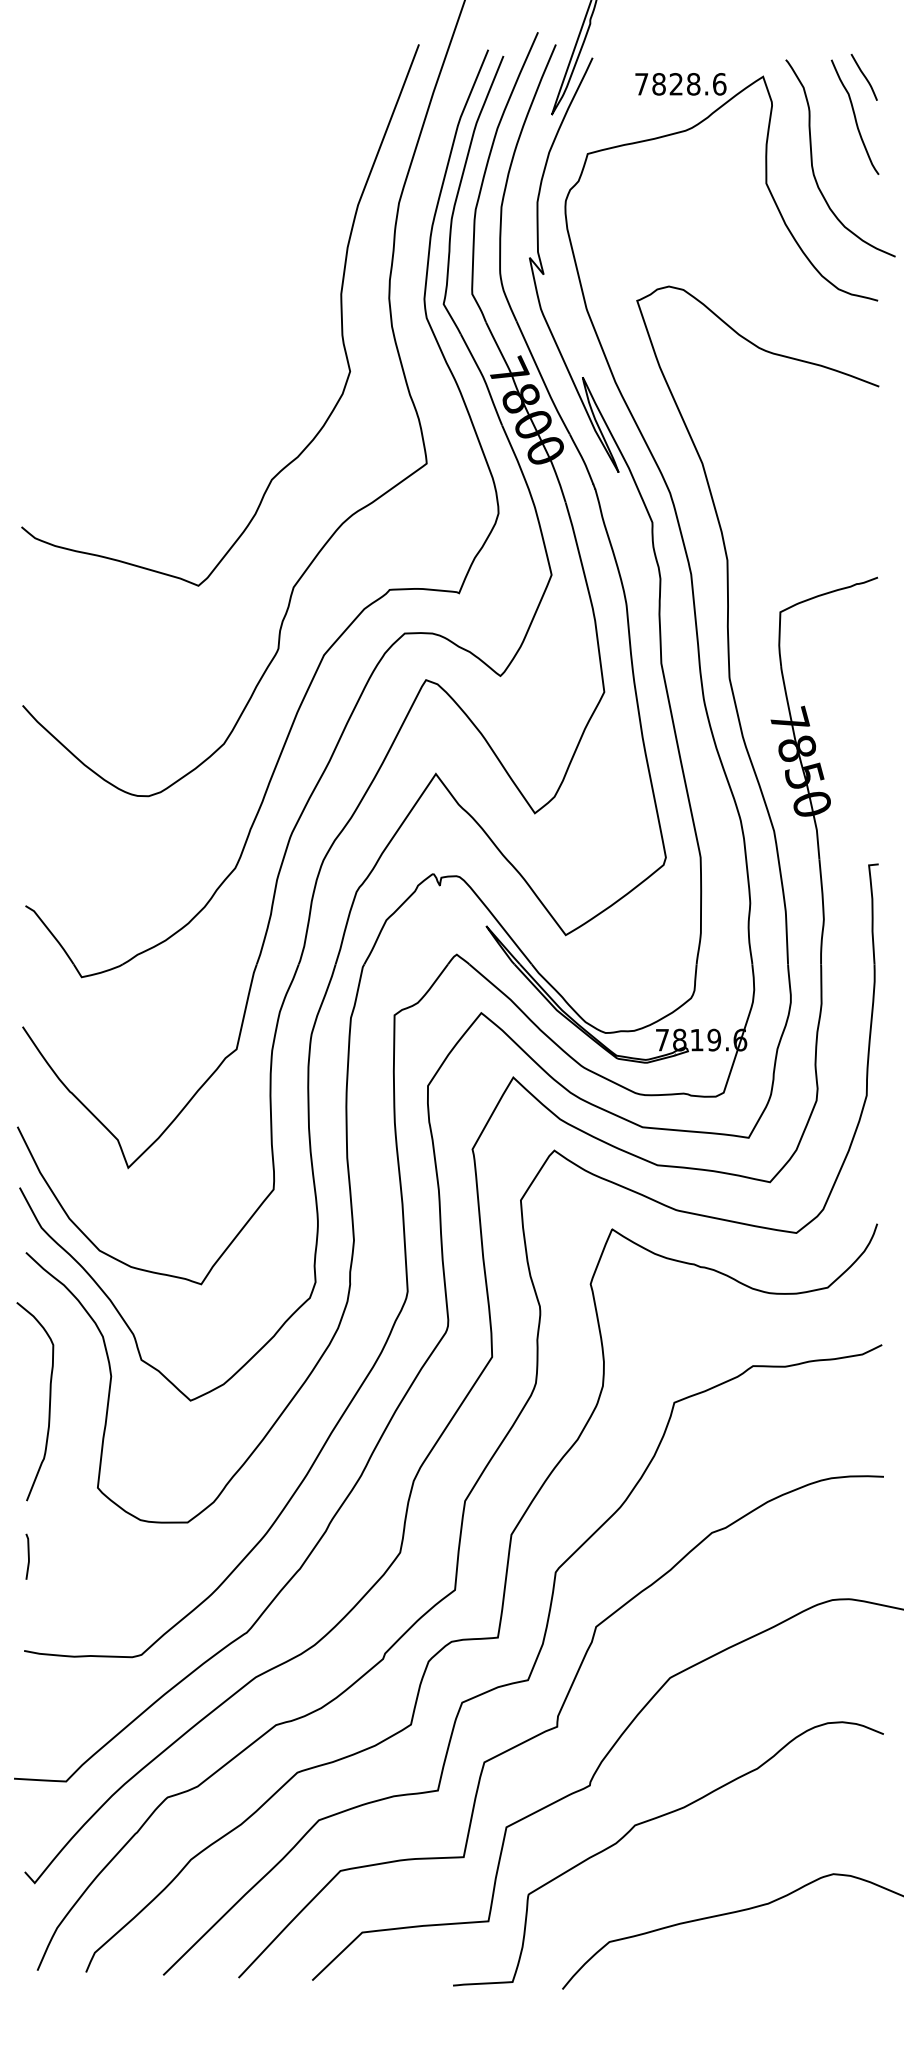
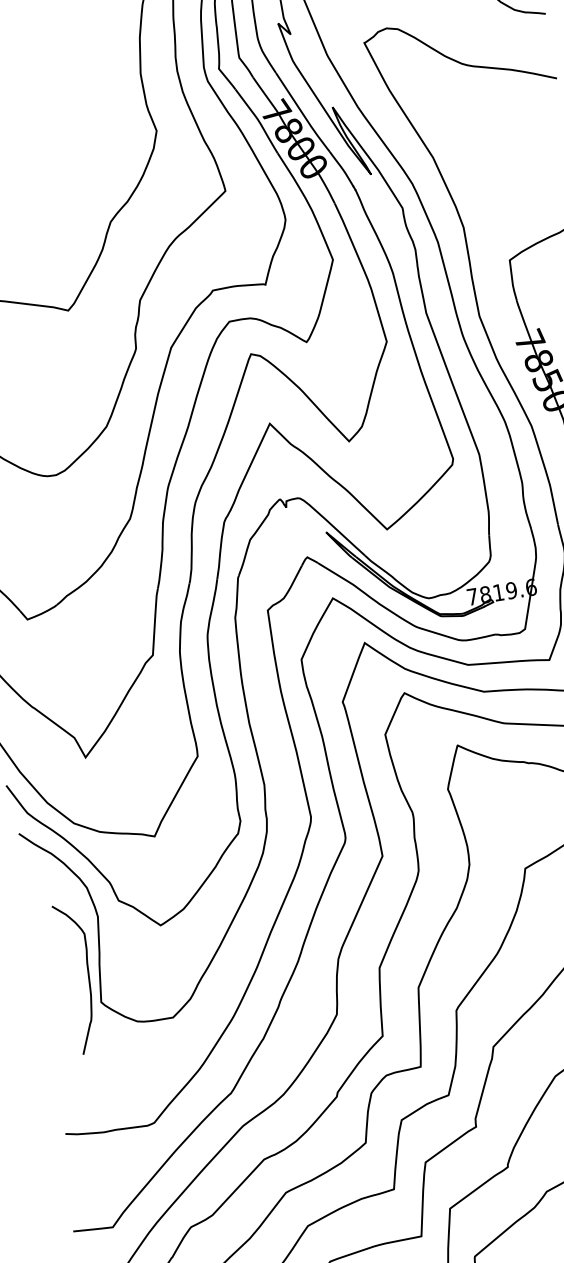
curve: (49, 1401) -> (88, 977), moved
line: (27, 1555) -> (56, 1061), removed

